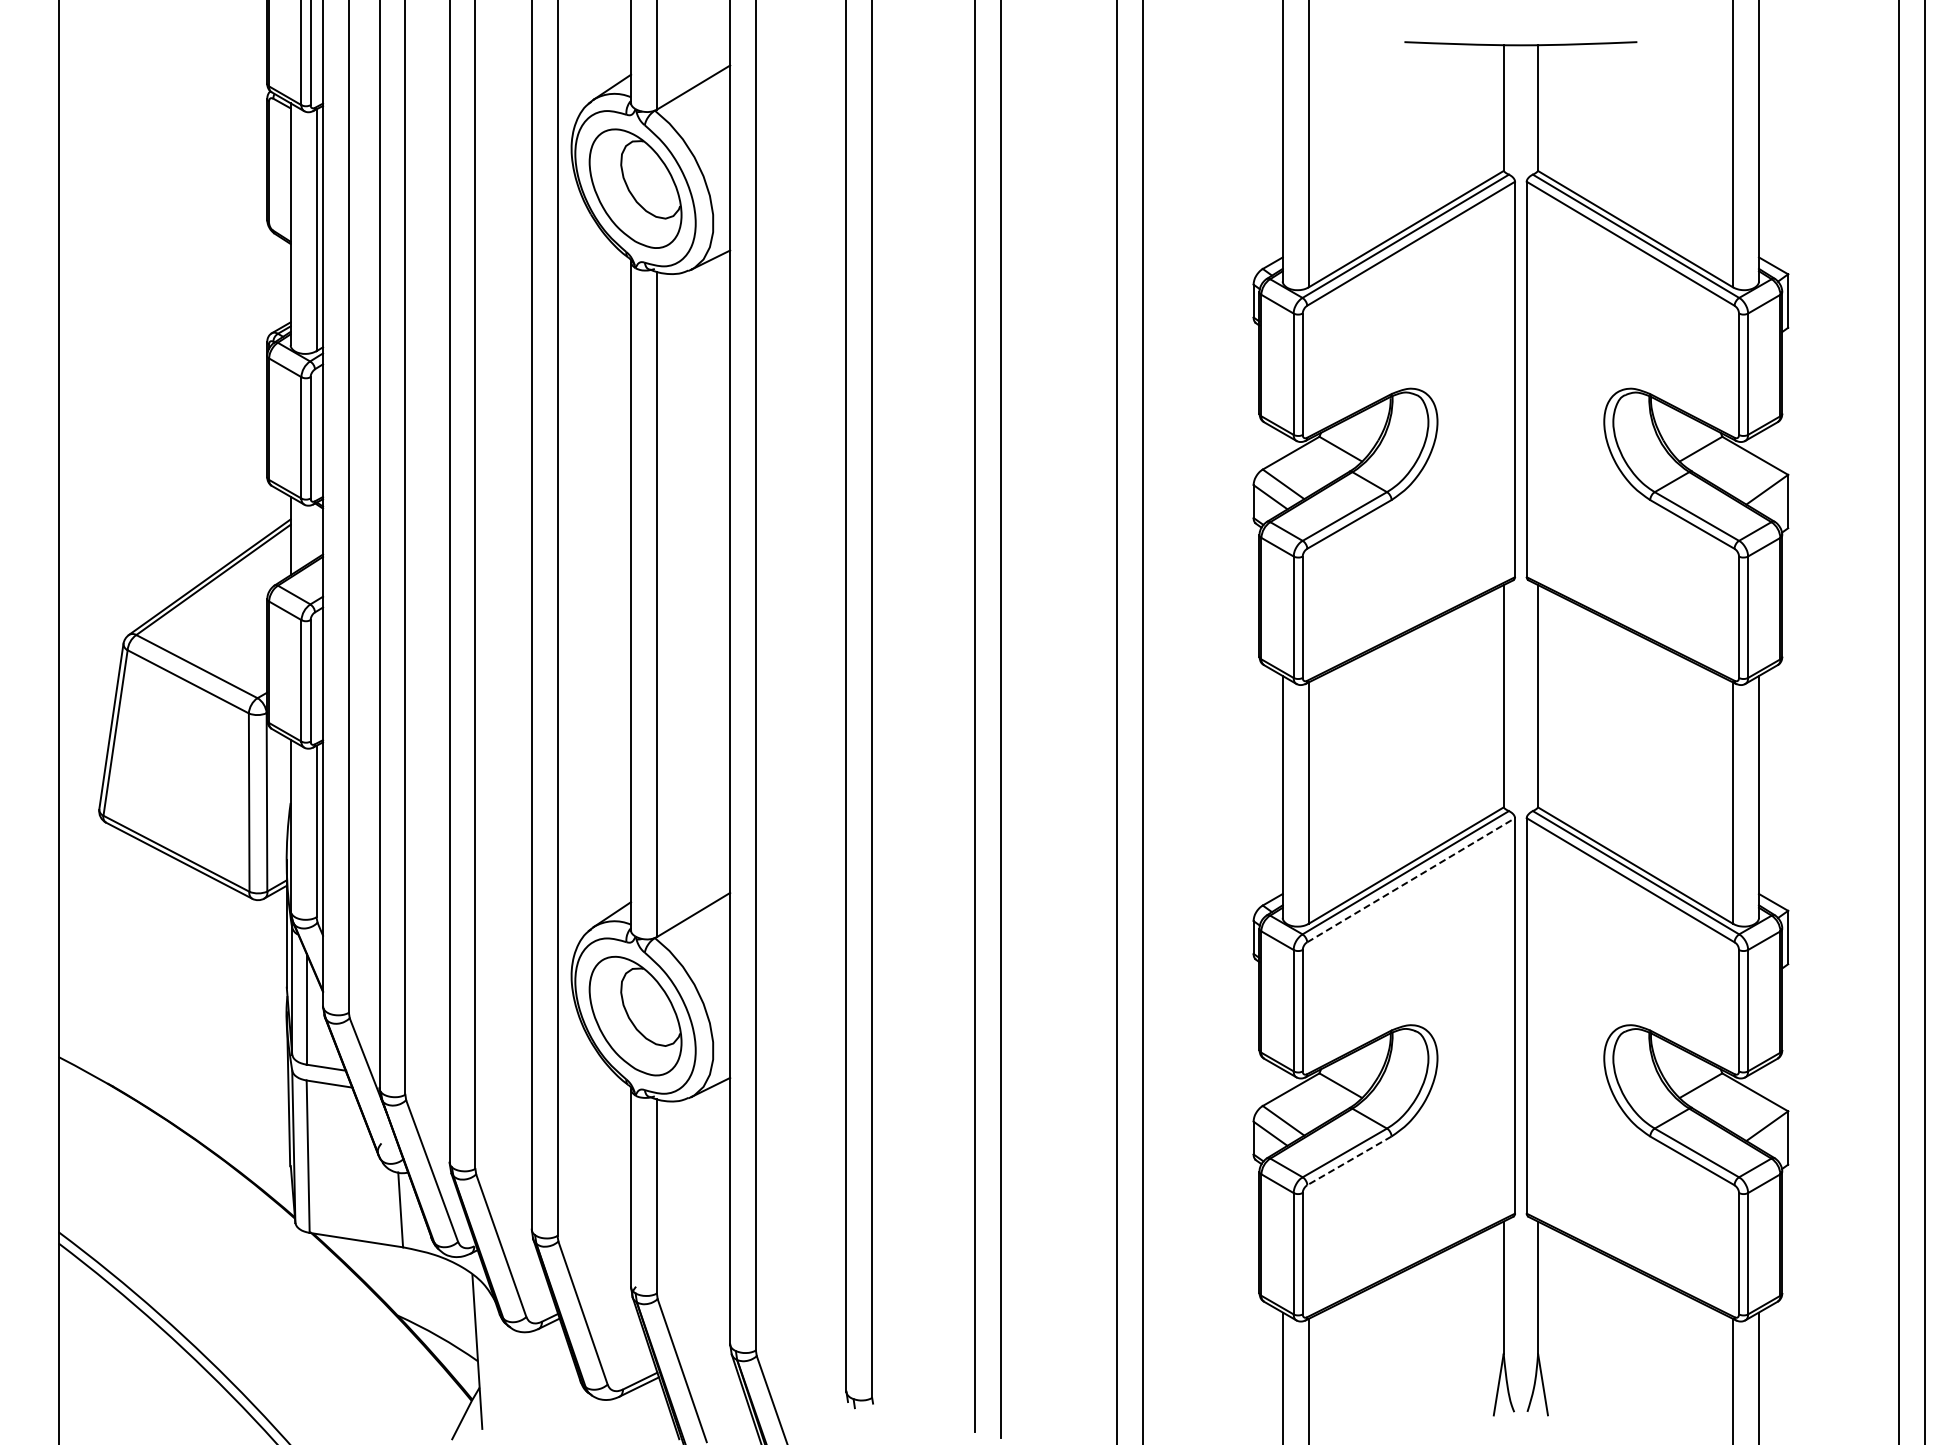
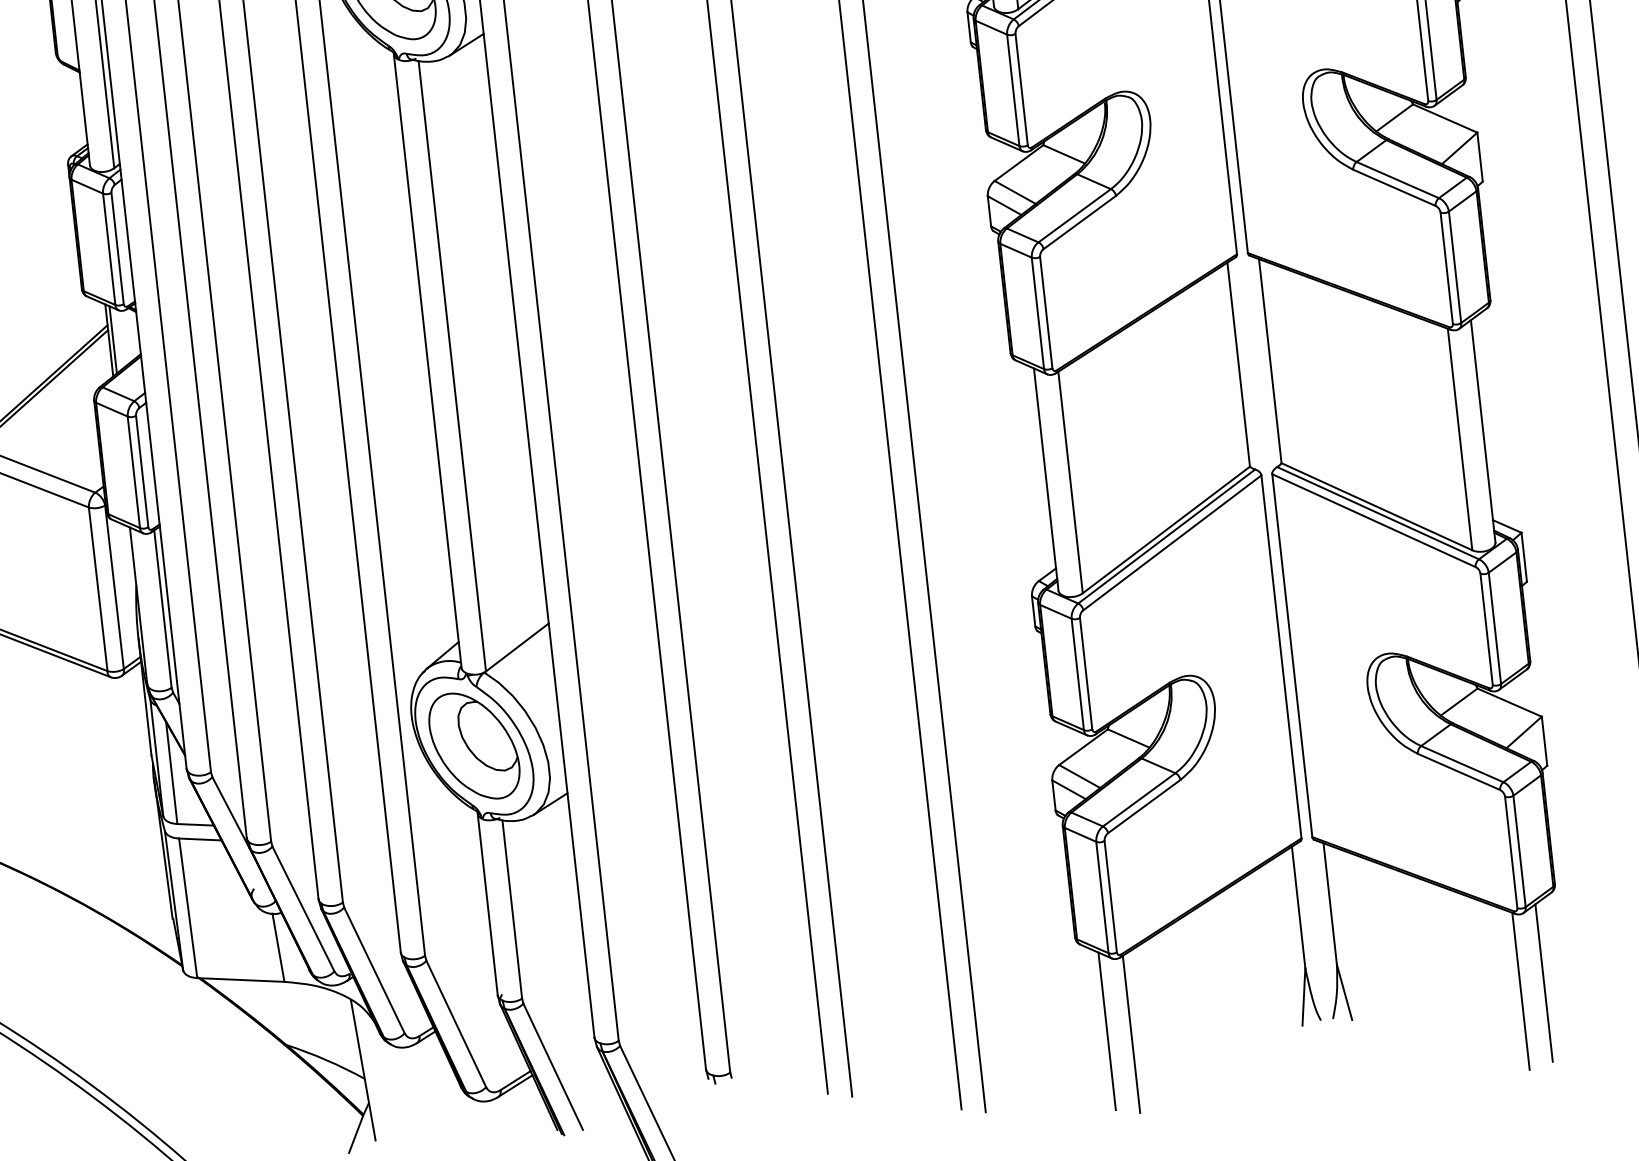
line: (294, 535) -> (112, 339), added
line: (1411, 880) -> (1172, 543), dashed -> solid
line: (1349, 1160) -> (1144, 806), dashed -> solid

